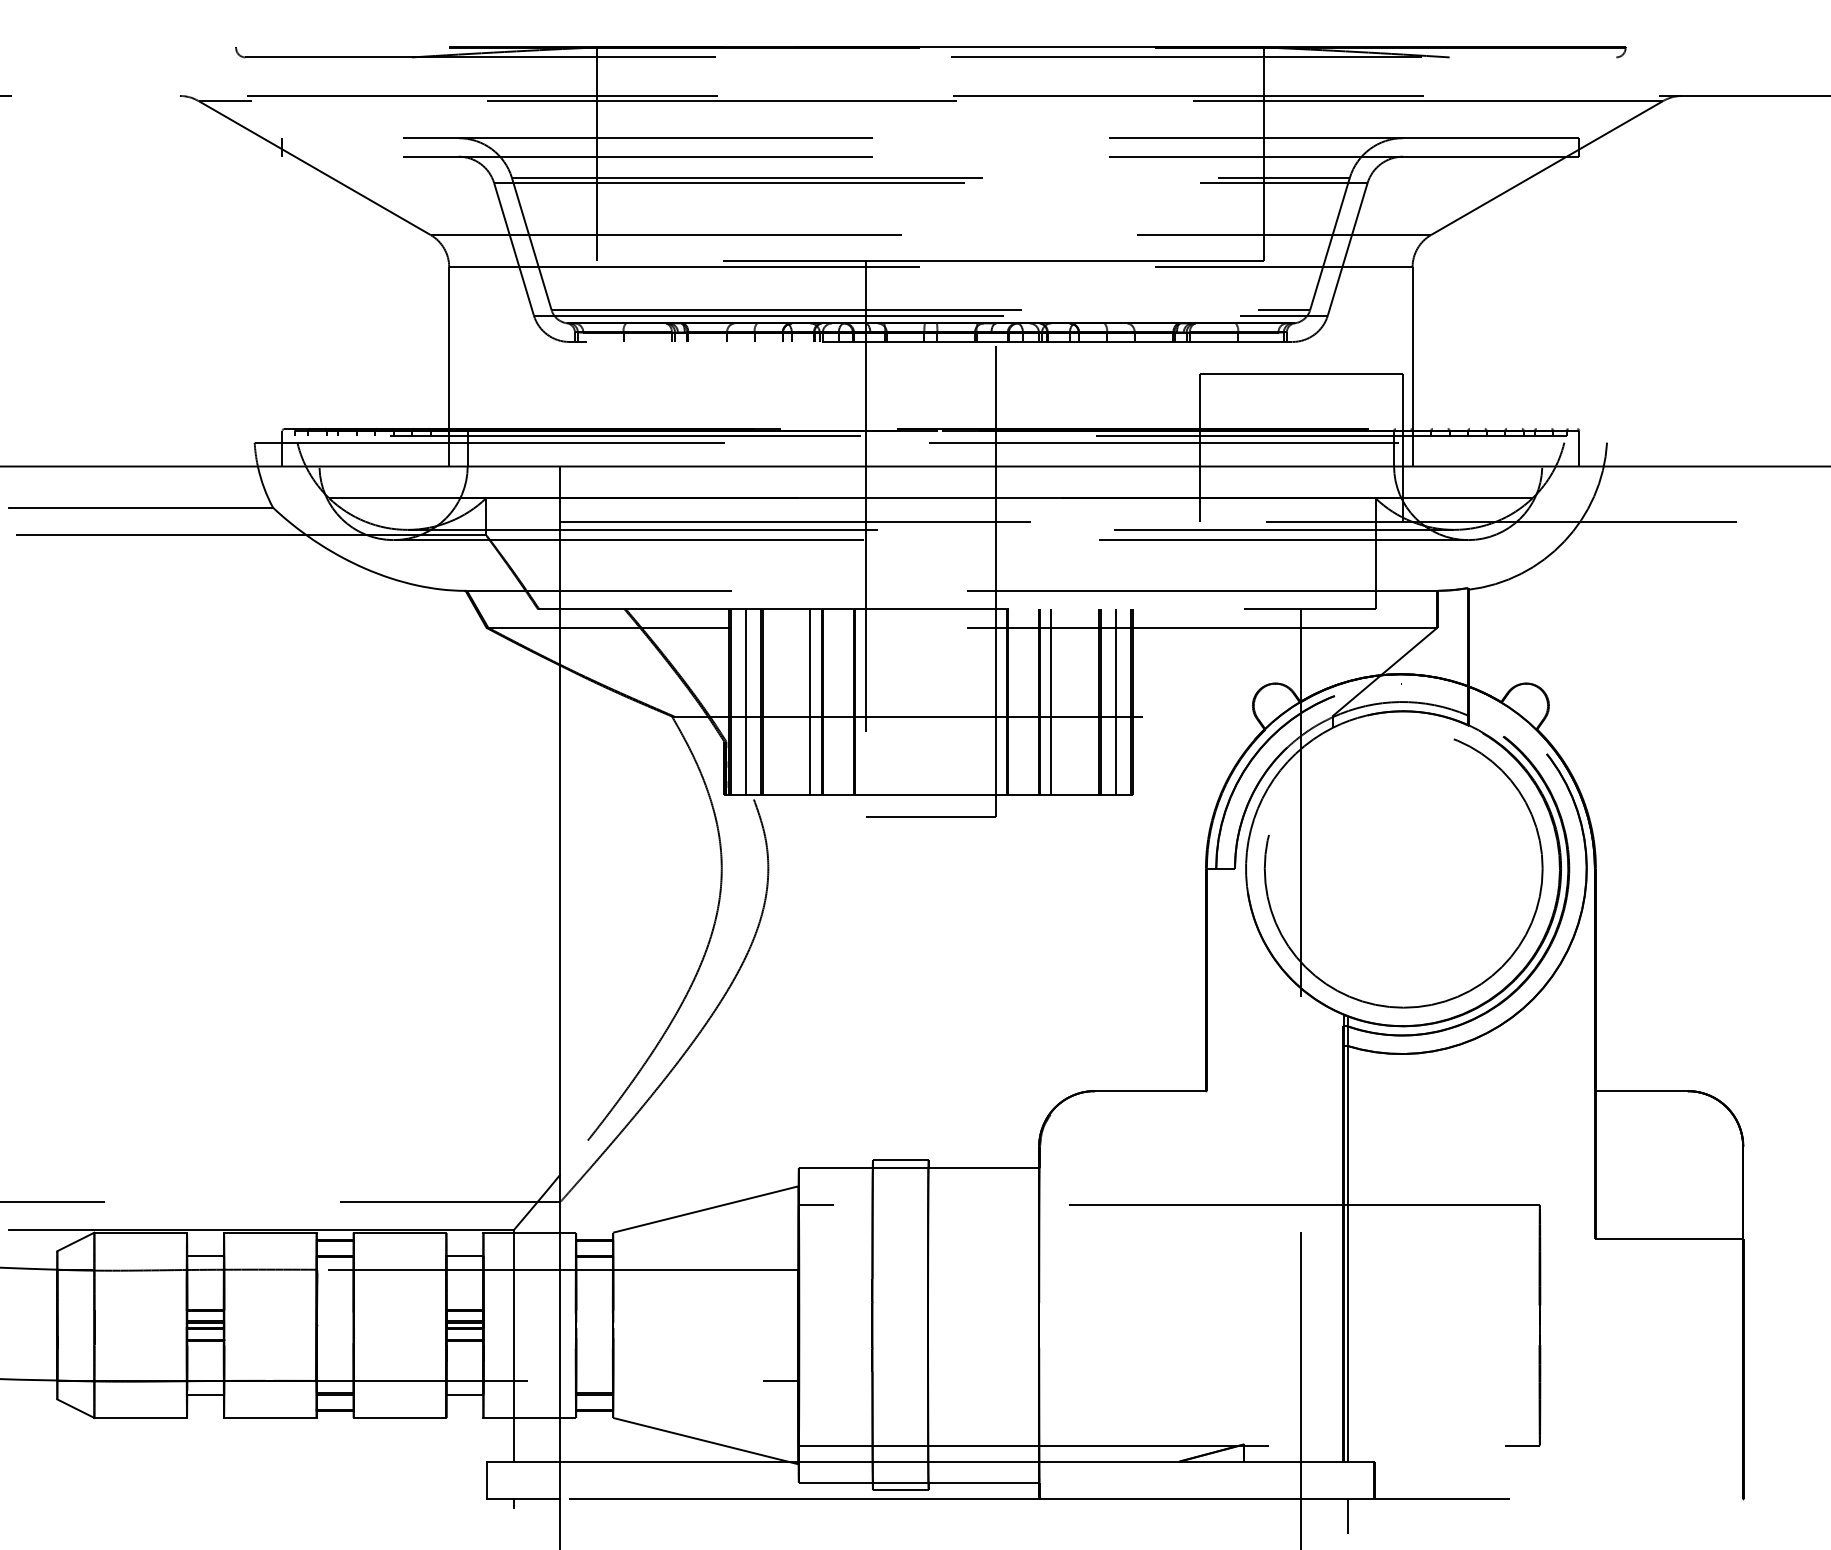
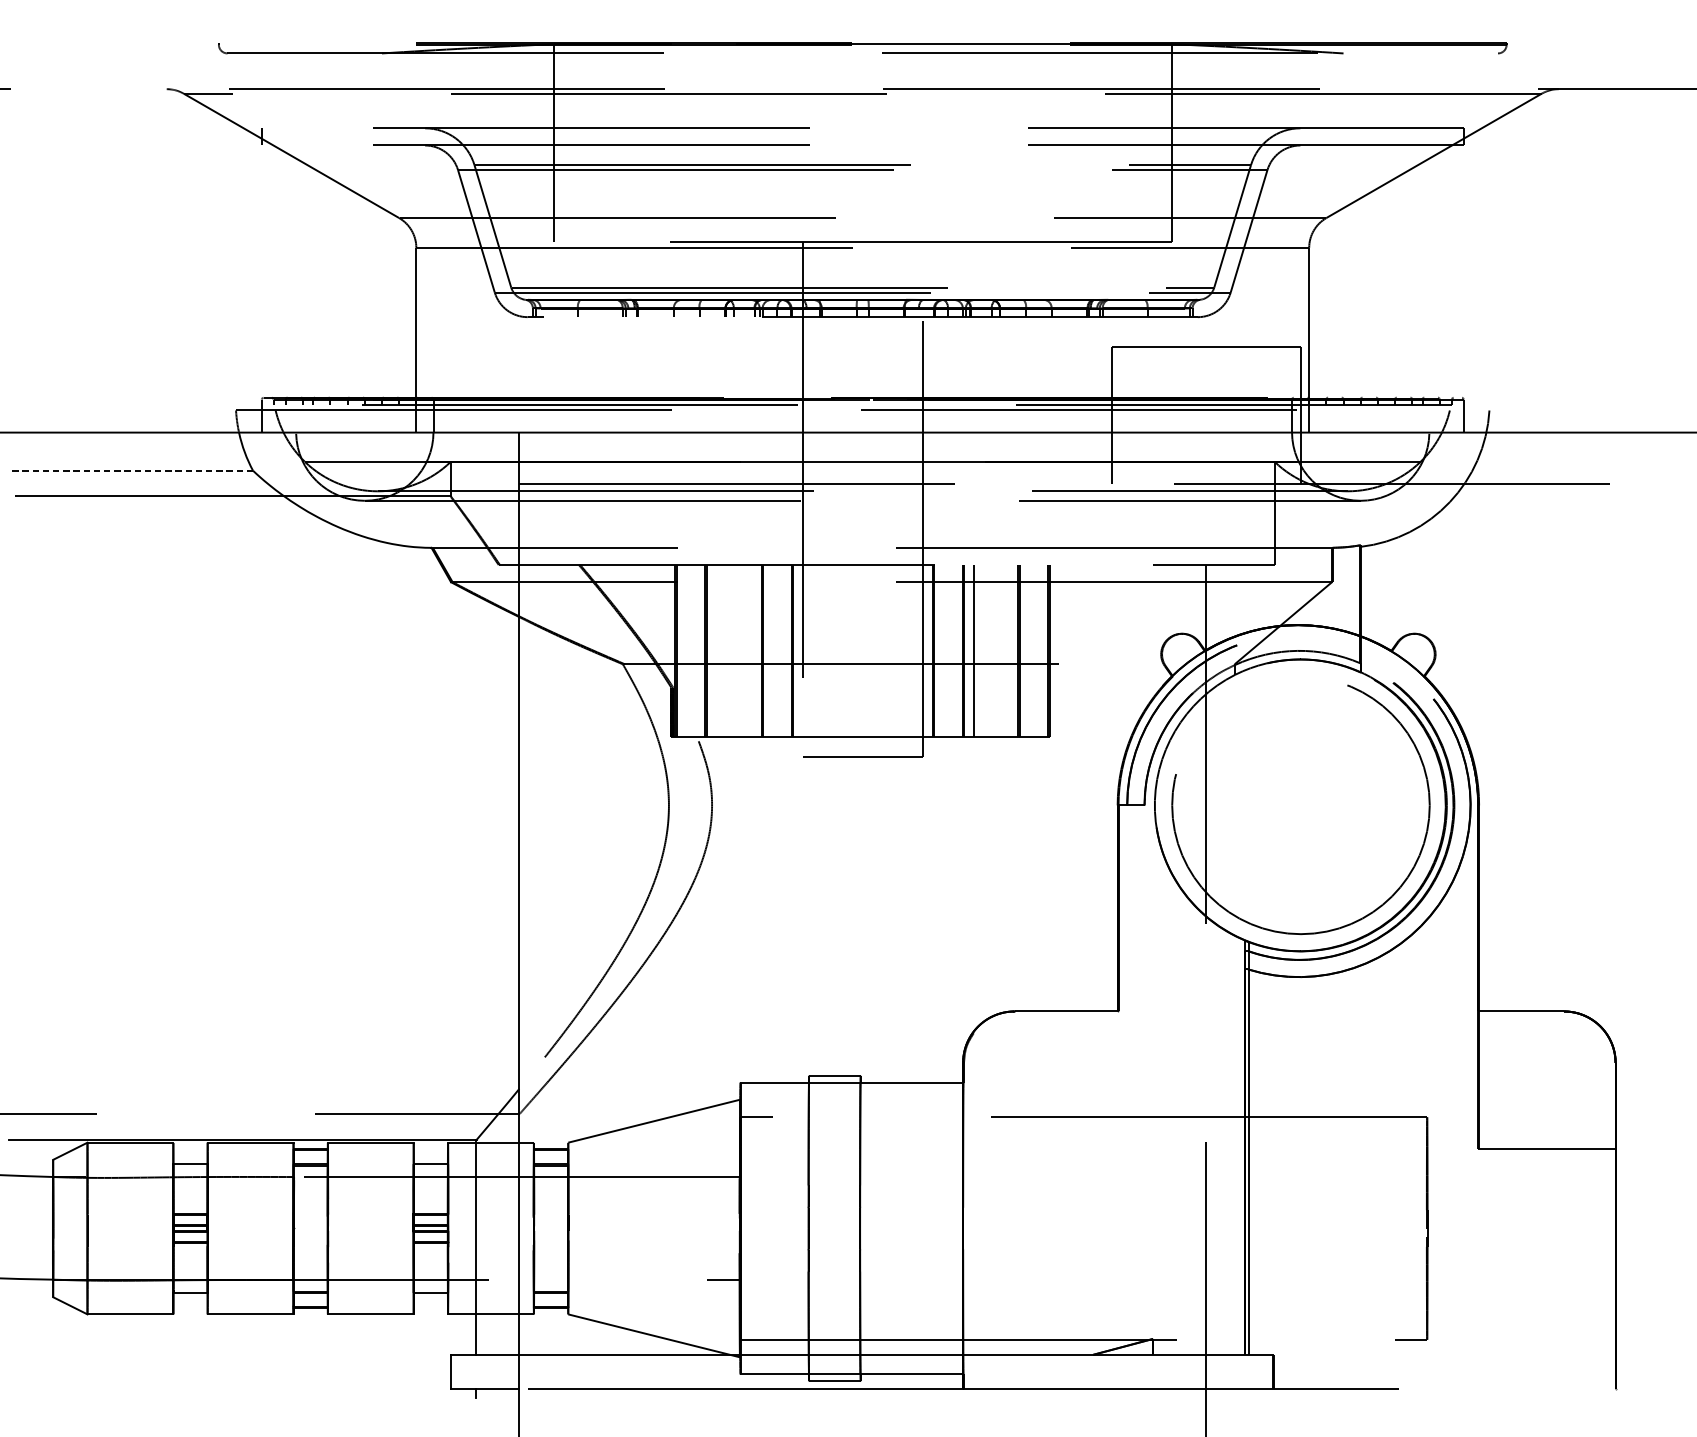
line: (141, 507) -> (131, 470), solid -> dashed
line: (745, 701) -> (690, 650), removed
line: (810, 701) -> (751, 650), removed
line: (1116, 701) -> (1034, 650), removed
line: (1347, 1515) -> (1248, 1404), removed

